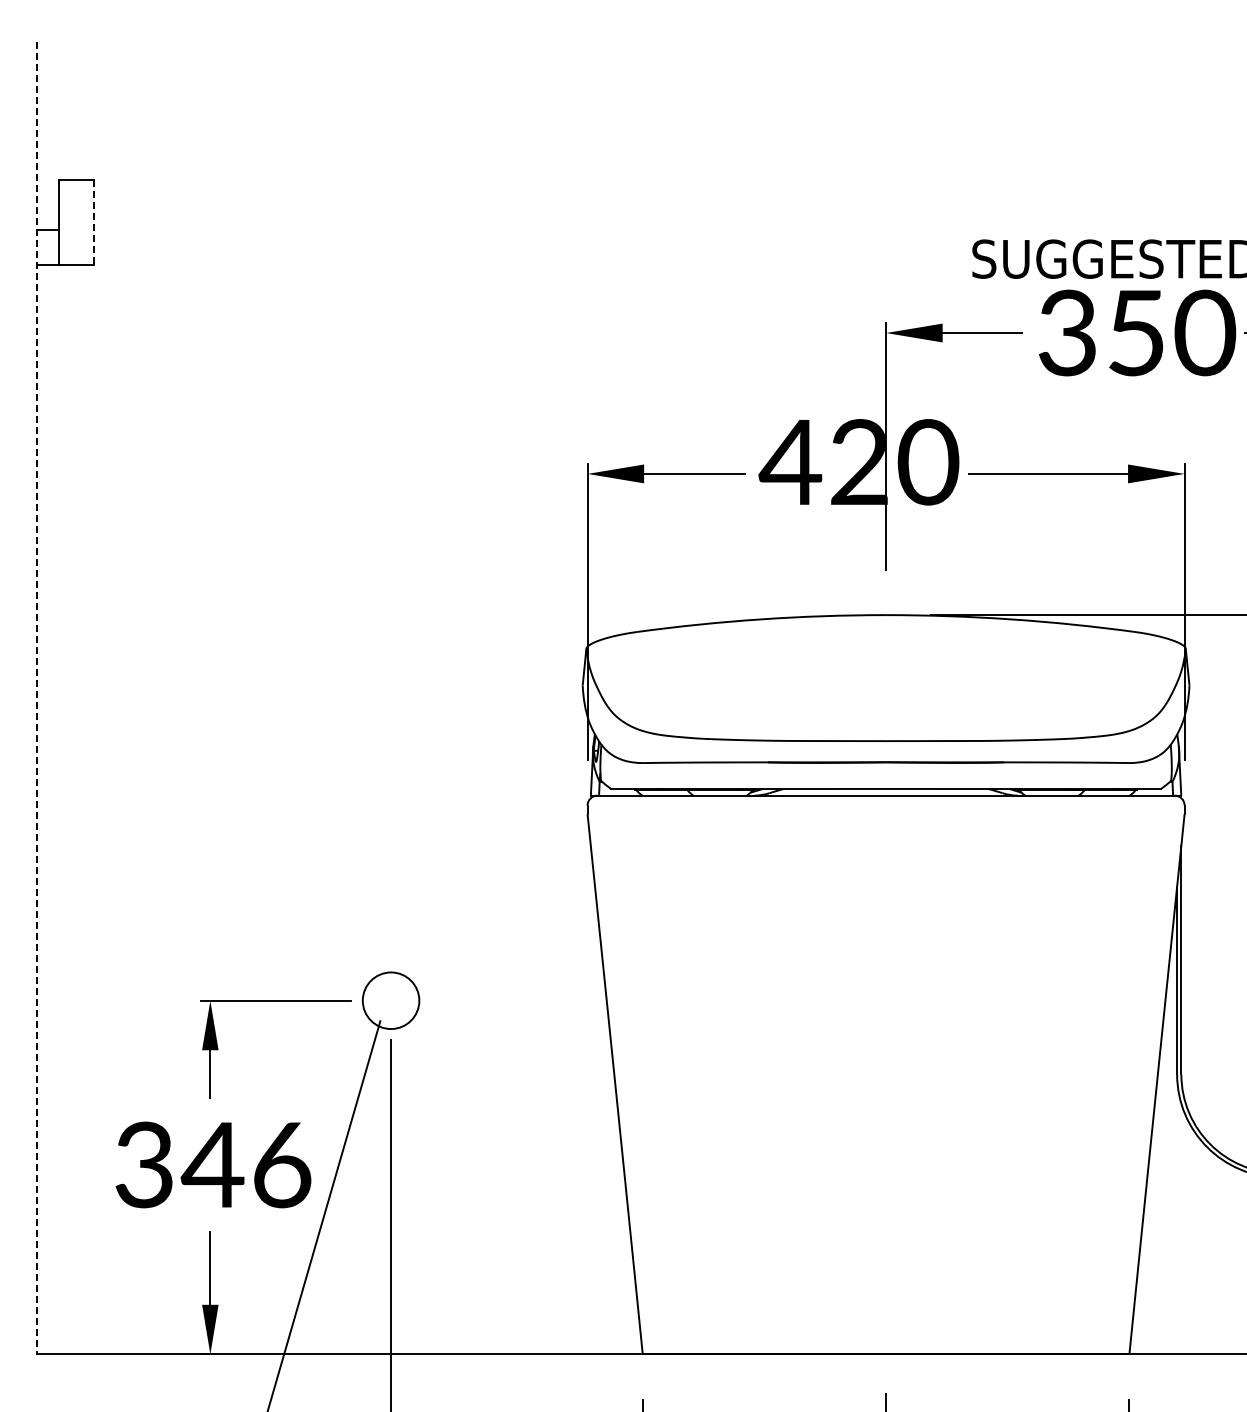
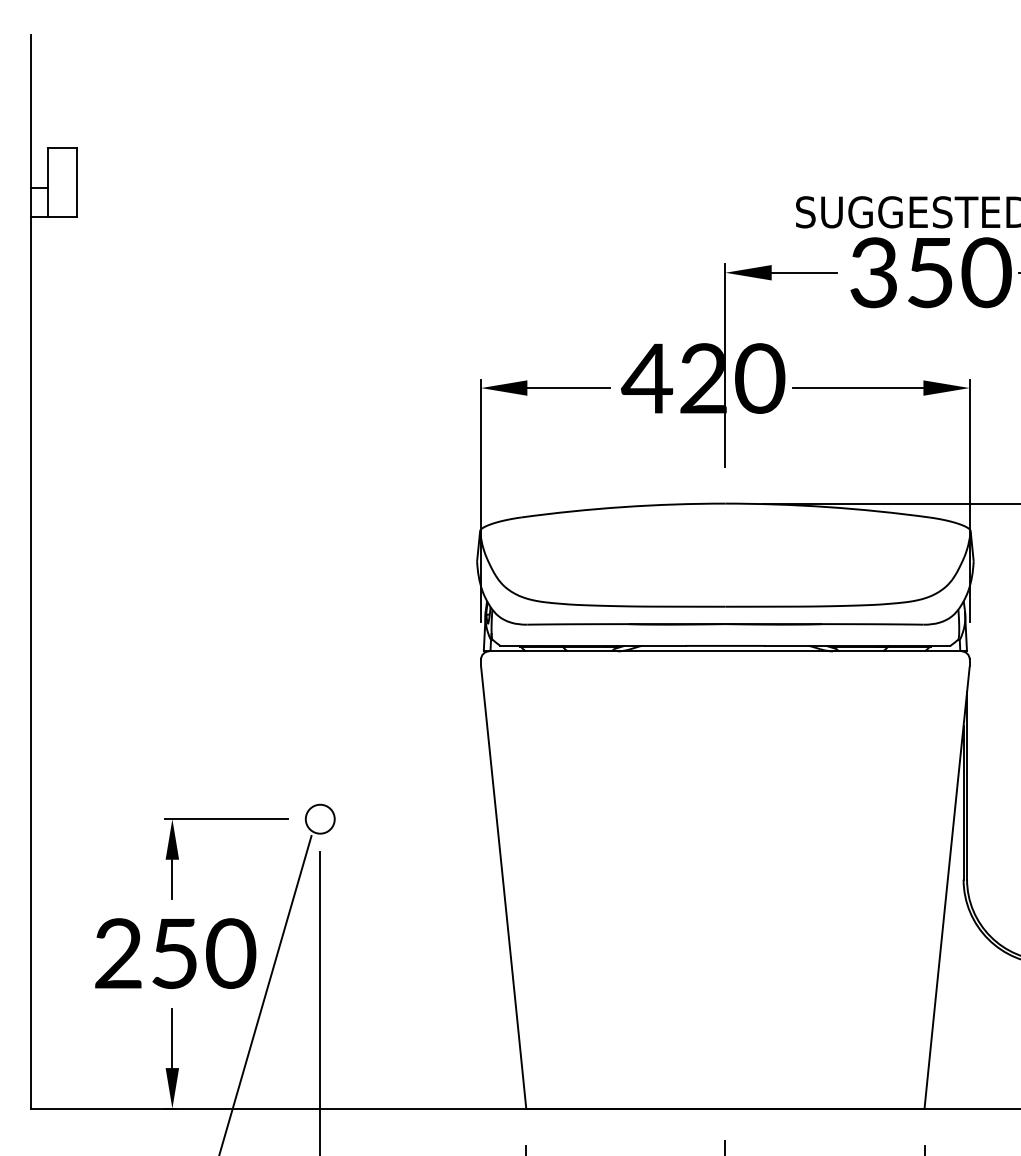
line: (94, 223) -> (77, 183), dashed -> solid
line: (37, 698) -> (30, 571), dashed -> solid
circle: (390, 1000) -> (319, 819), size x0.62
text: (213, 1164) -> (174, 953), 346 -> 250

